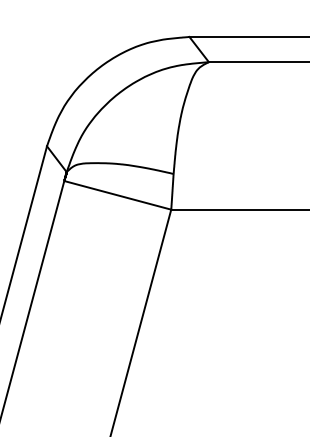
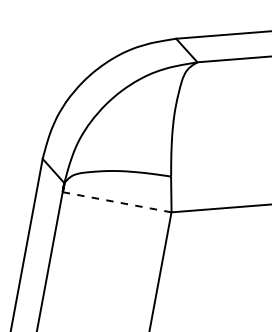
line: (118, 195) -> (117, 202), solid -> dashed

